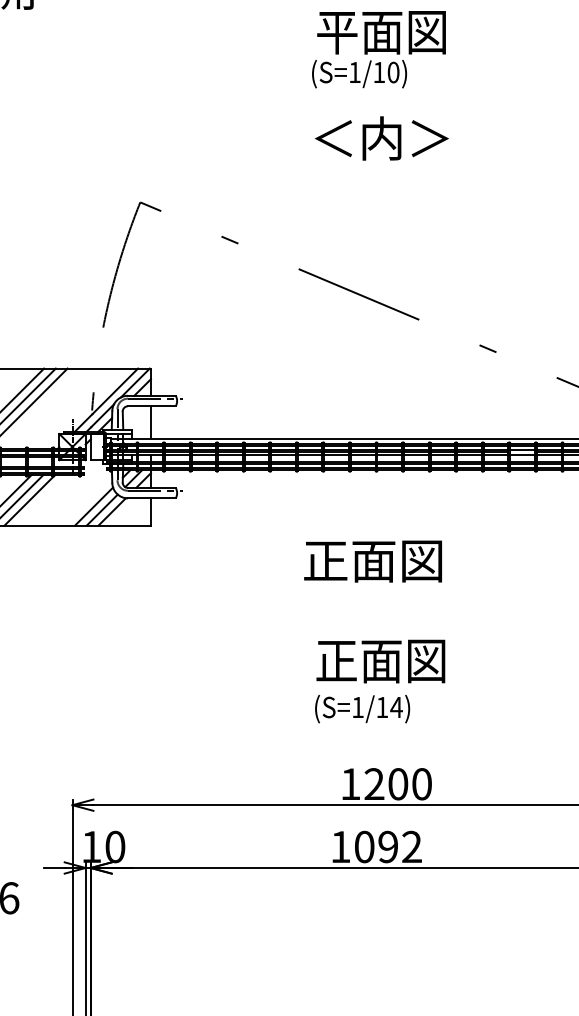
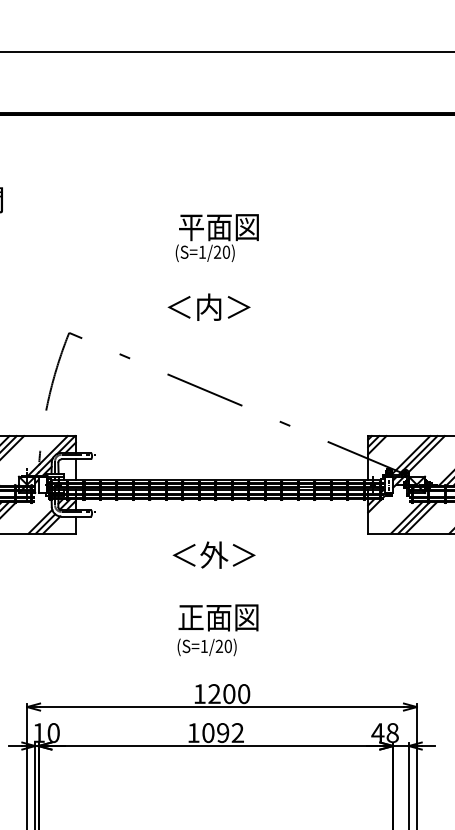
text: (379, 71) -> (217, 251), (S=1/10) -> (S=1/20)
text: (380, 137) -> (208, 306), moved
text: (372, 559) -> (213, 554), 正面図 -> ＜外＞
text: (388, 707) -> (223, 646), (S=1/14) -> (S=1/20)

